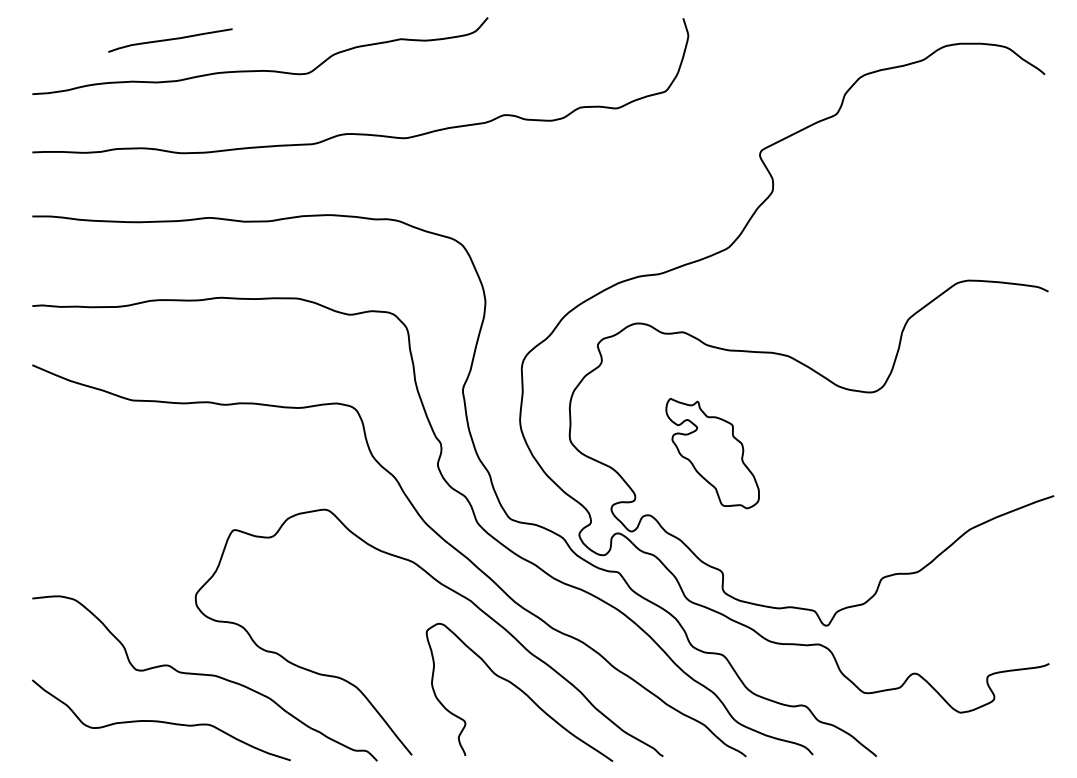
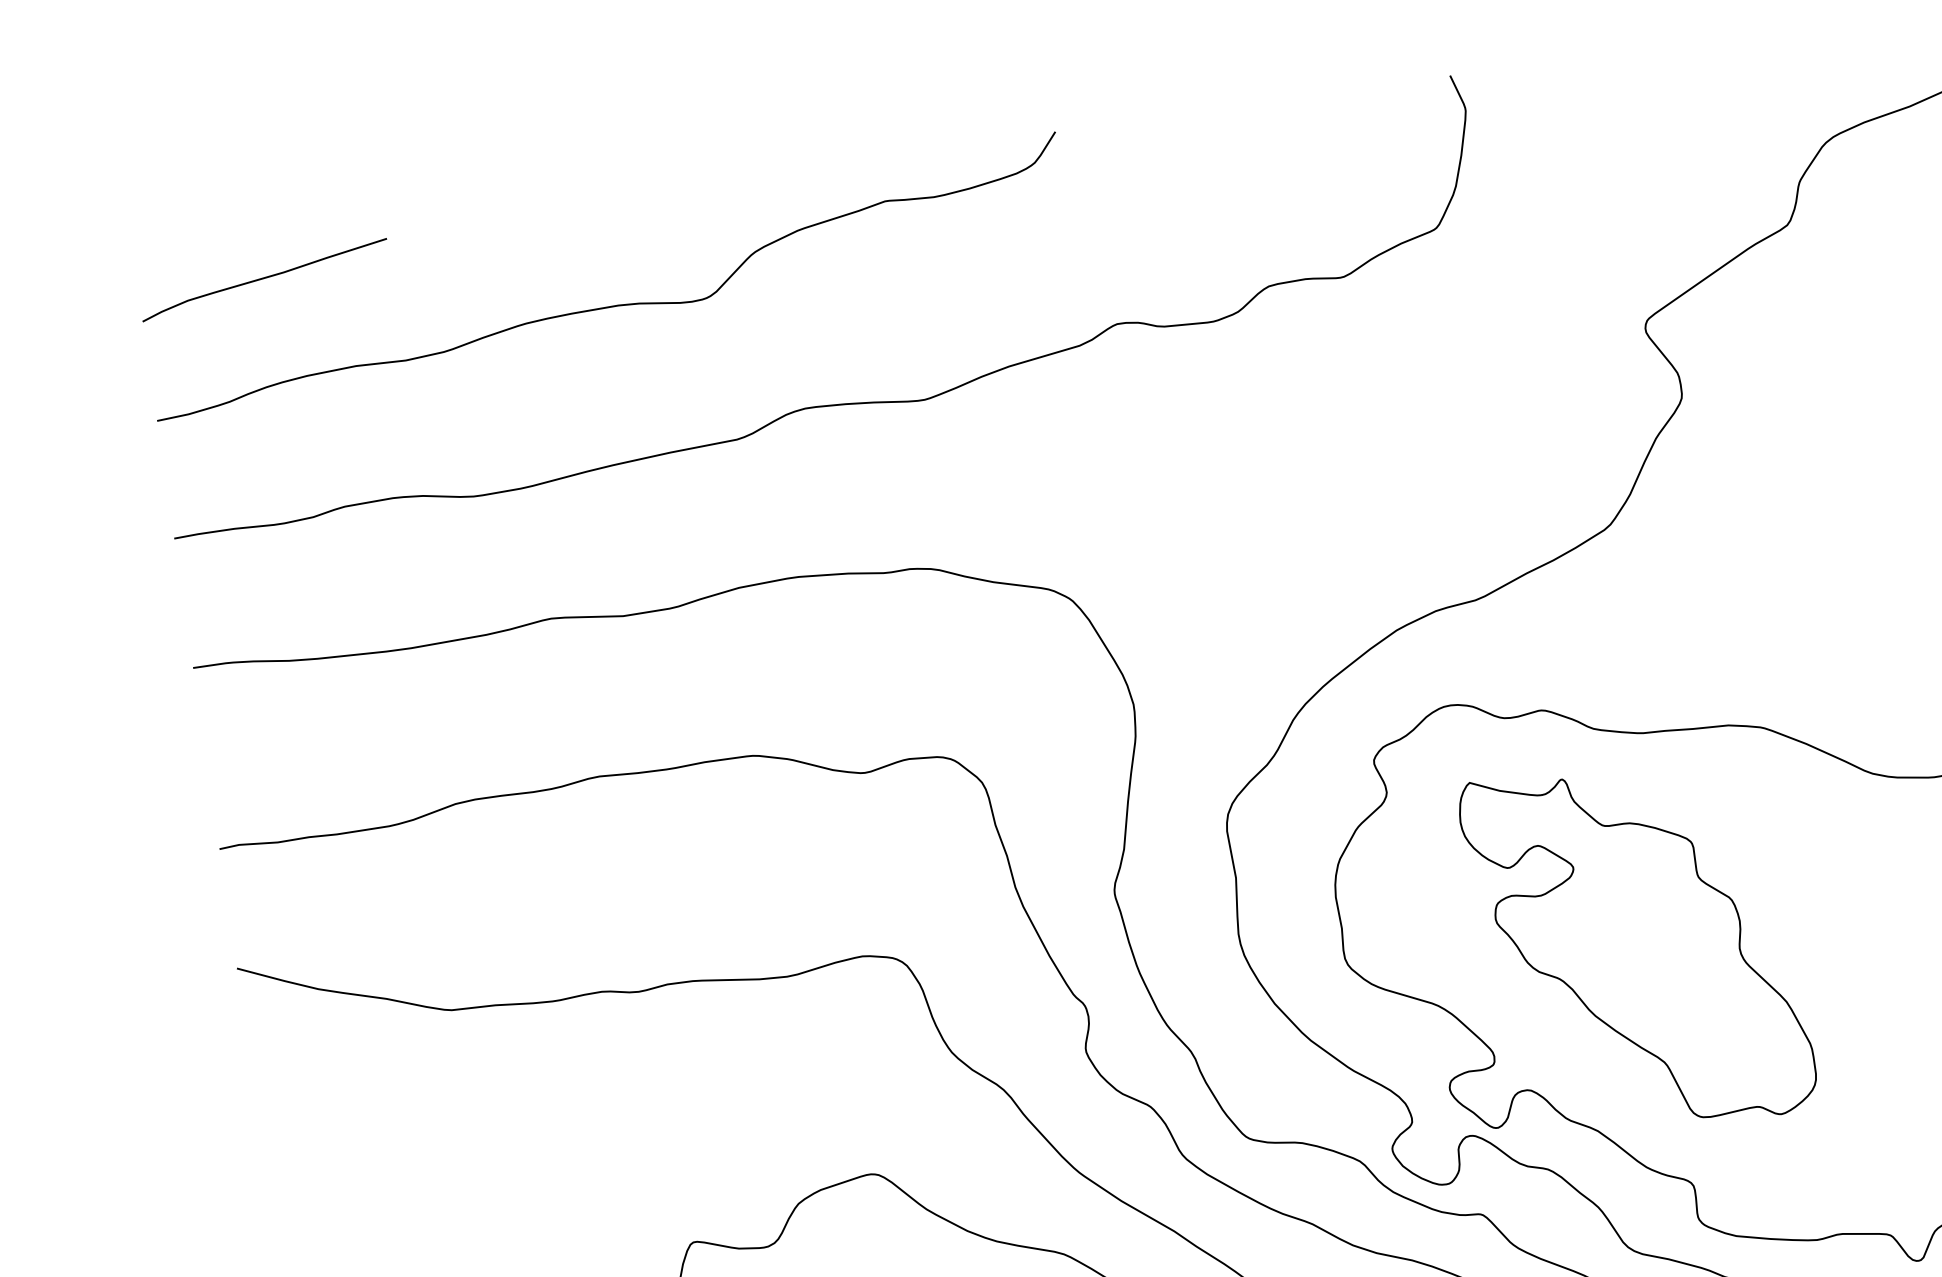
curve: (170, 40) -> (264, 279), moved
part: (712, 453) -> (1637, 946), size x1.67

